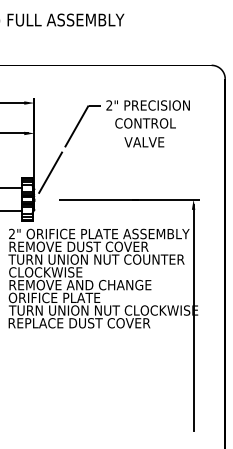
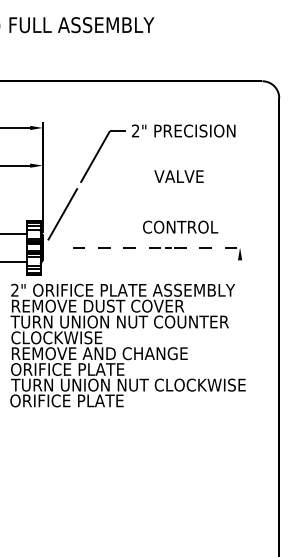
text: (145, 122) -> (180, 226), moved
line: (129, 199) -> (160, 247), solid -> dashed
line: (193, 318) -> (240, 394), removed
text: (79, 322) -> (98, 400), REPLACE DUST COVER -> ORIFICE PLATE

